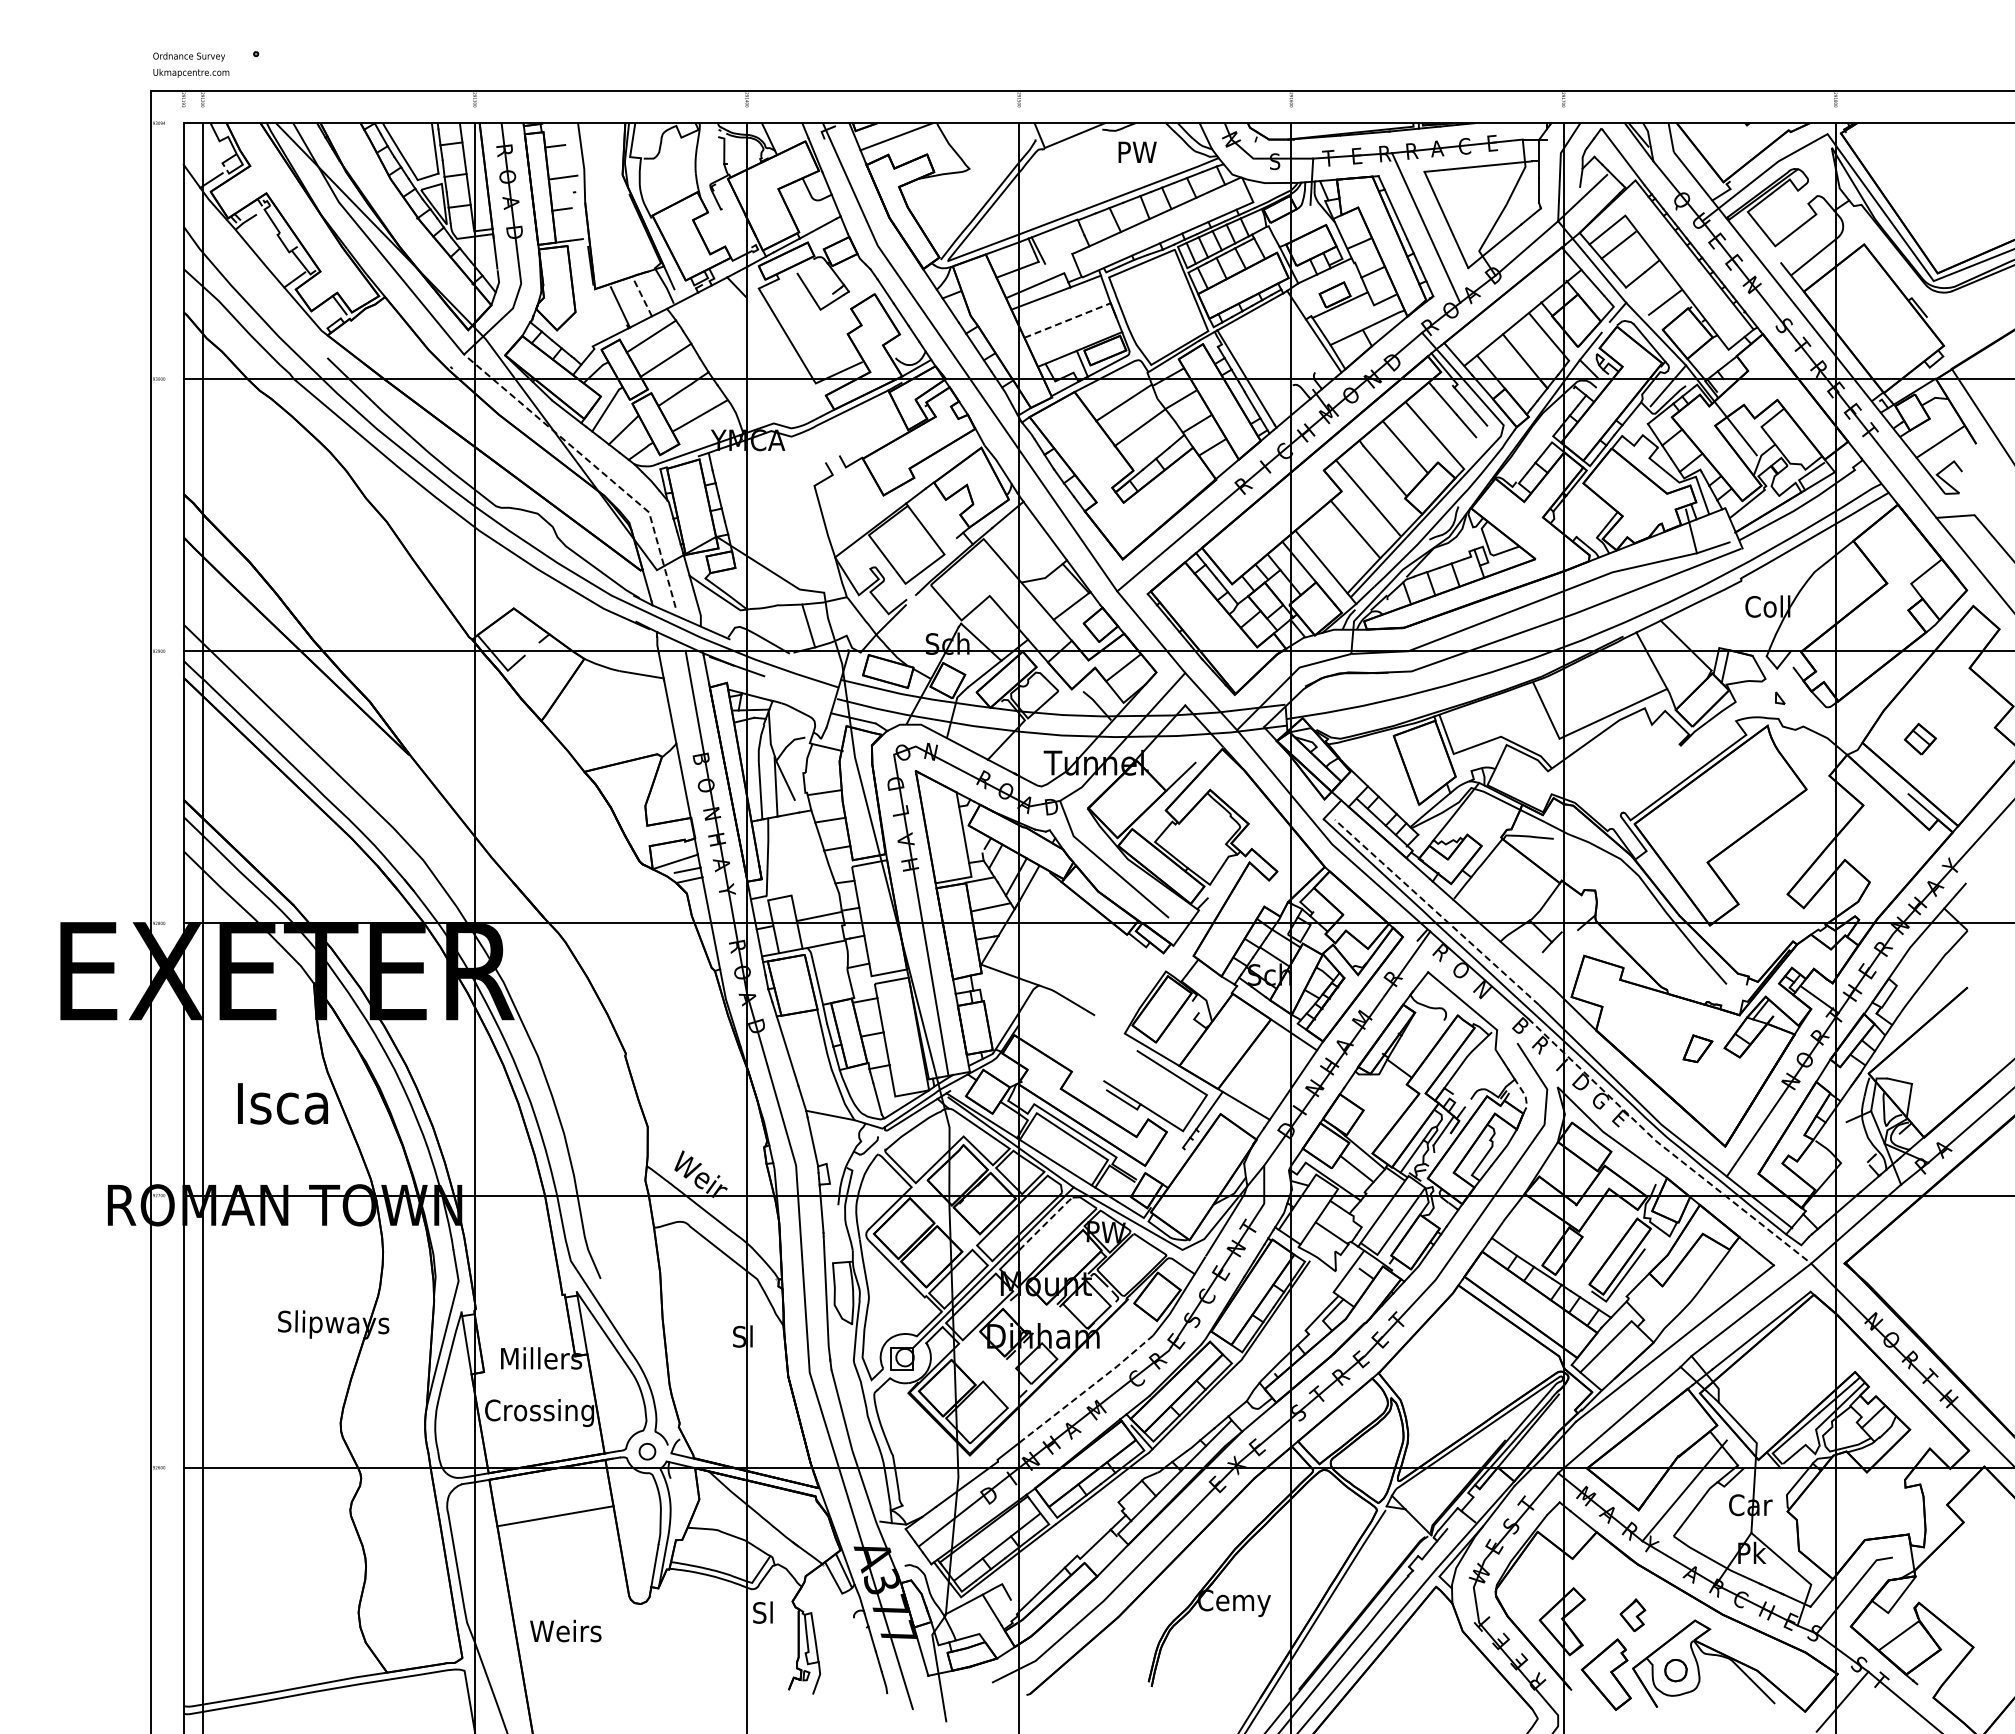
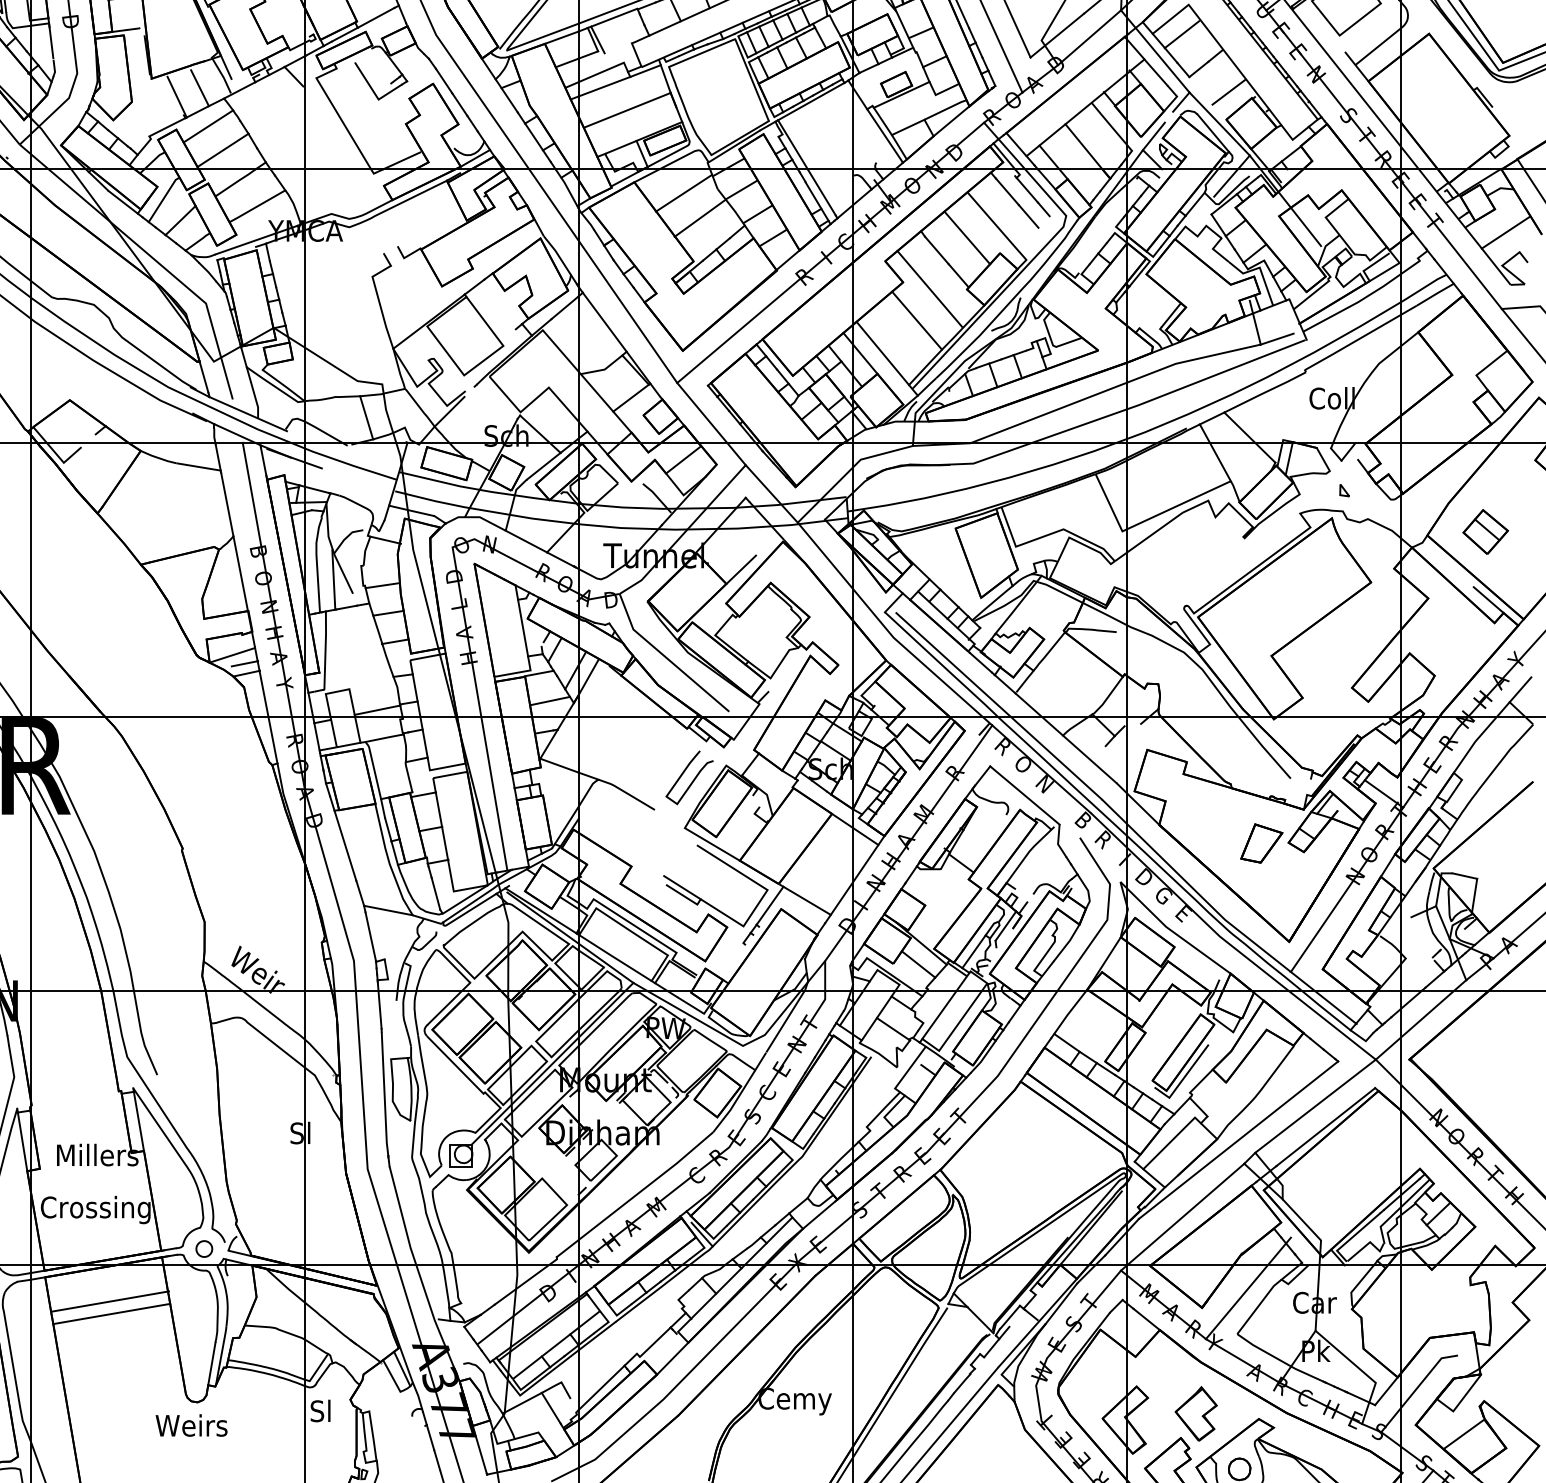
line: (643, 298) -> (200, 88), dashed -> solid
line: (1068, 320) -> (628, 110), dashed -> solid
line: (594, 465) -> (151, 256), dashed -> solid
part: (1920, 738) -> (1485, 531), size x1.43
line: (1437, 912) -> (999, 706), dashed -> solid
curve: (1133, 984) -> (693, 778), added
part: (1697, 1048) -> (1261, 843), size x1.43
line: (1525, 1095) -> (1088, 890), dashed -> solid
line: (1663, 1147) -> (1227, 942), dashed -> solid
line: (1046, 1222) -> (606, 1018), dashed -> solid
line: (1087, 1389) -> (647, 1186), dashed -> solid
line: (554, 1503) -> (110, 1301), added
part: (1632, 1614) -> (1195, 1412), size x1.67
text: (565, 1630) -> (191, 1424), moved

